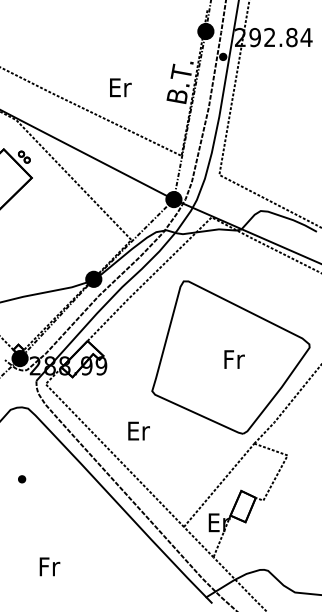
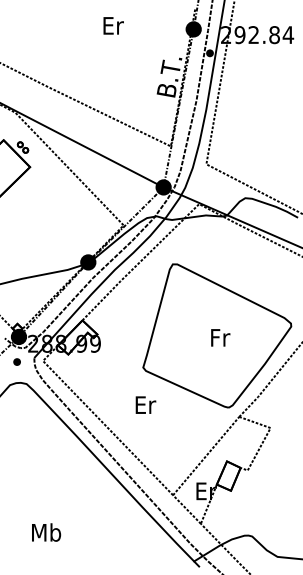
text: (120, 87) -> (113, 25), moved
text: (138, 430) -> (145, 404), moved
part: (22, 479) -> (17, 362), moved
text: (48, 566) -> (45, 532), Fr -> Mb

